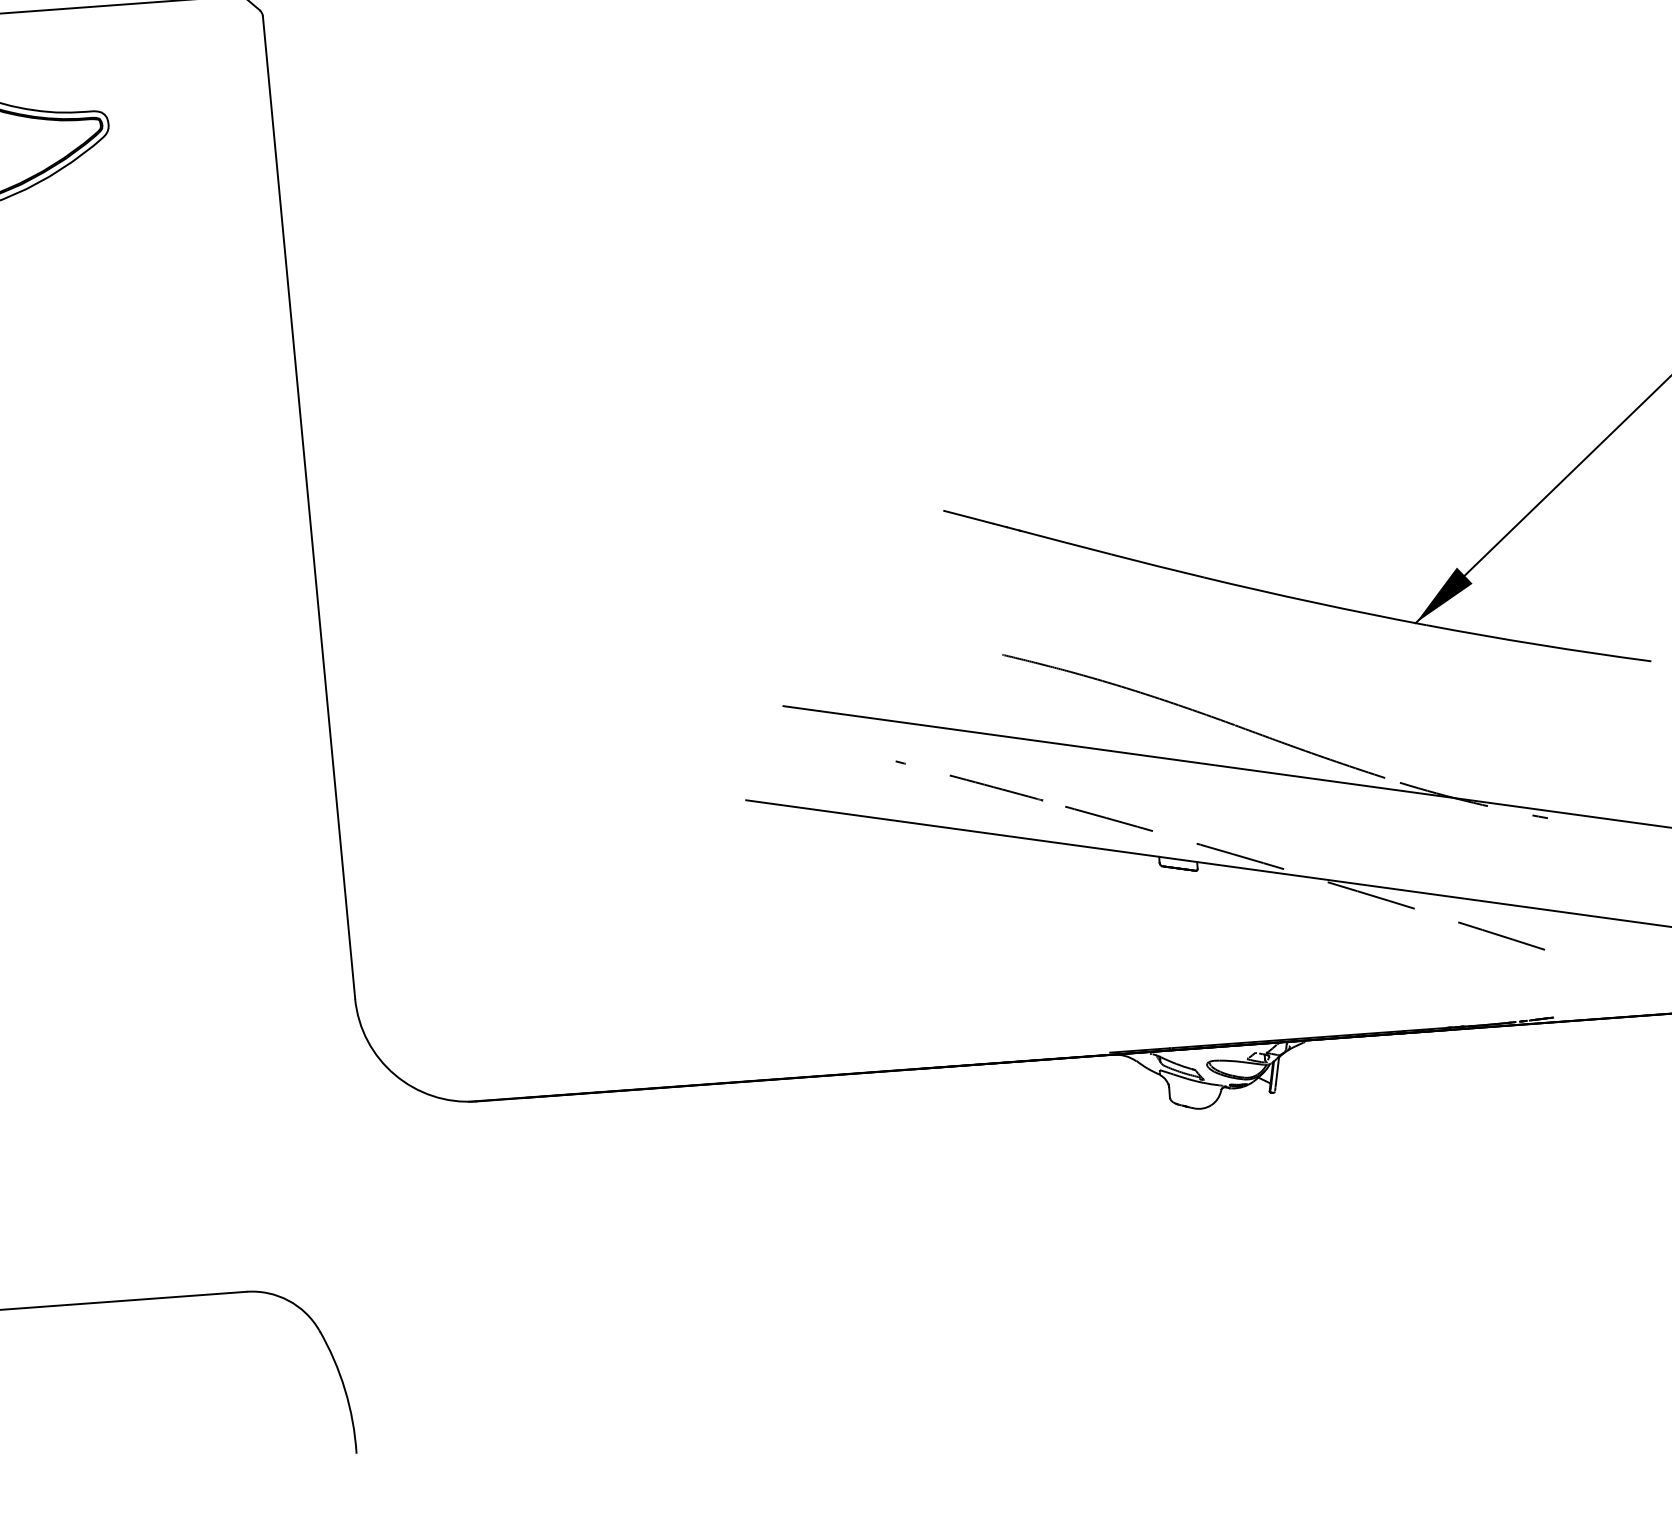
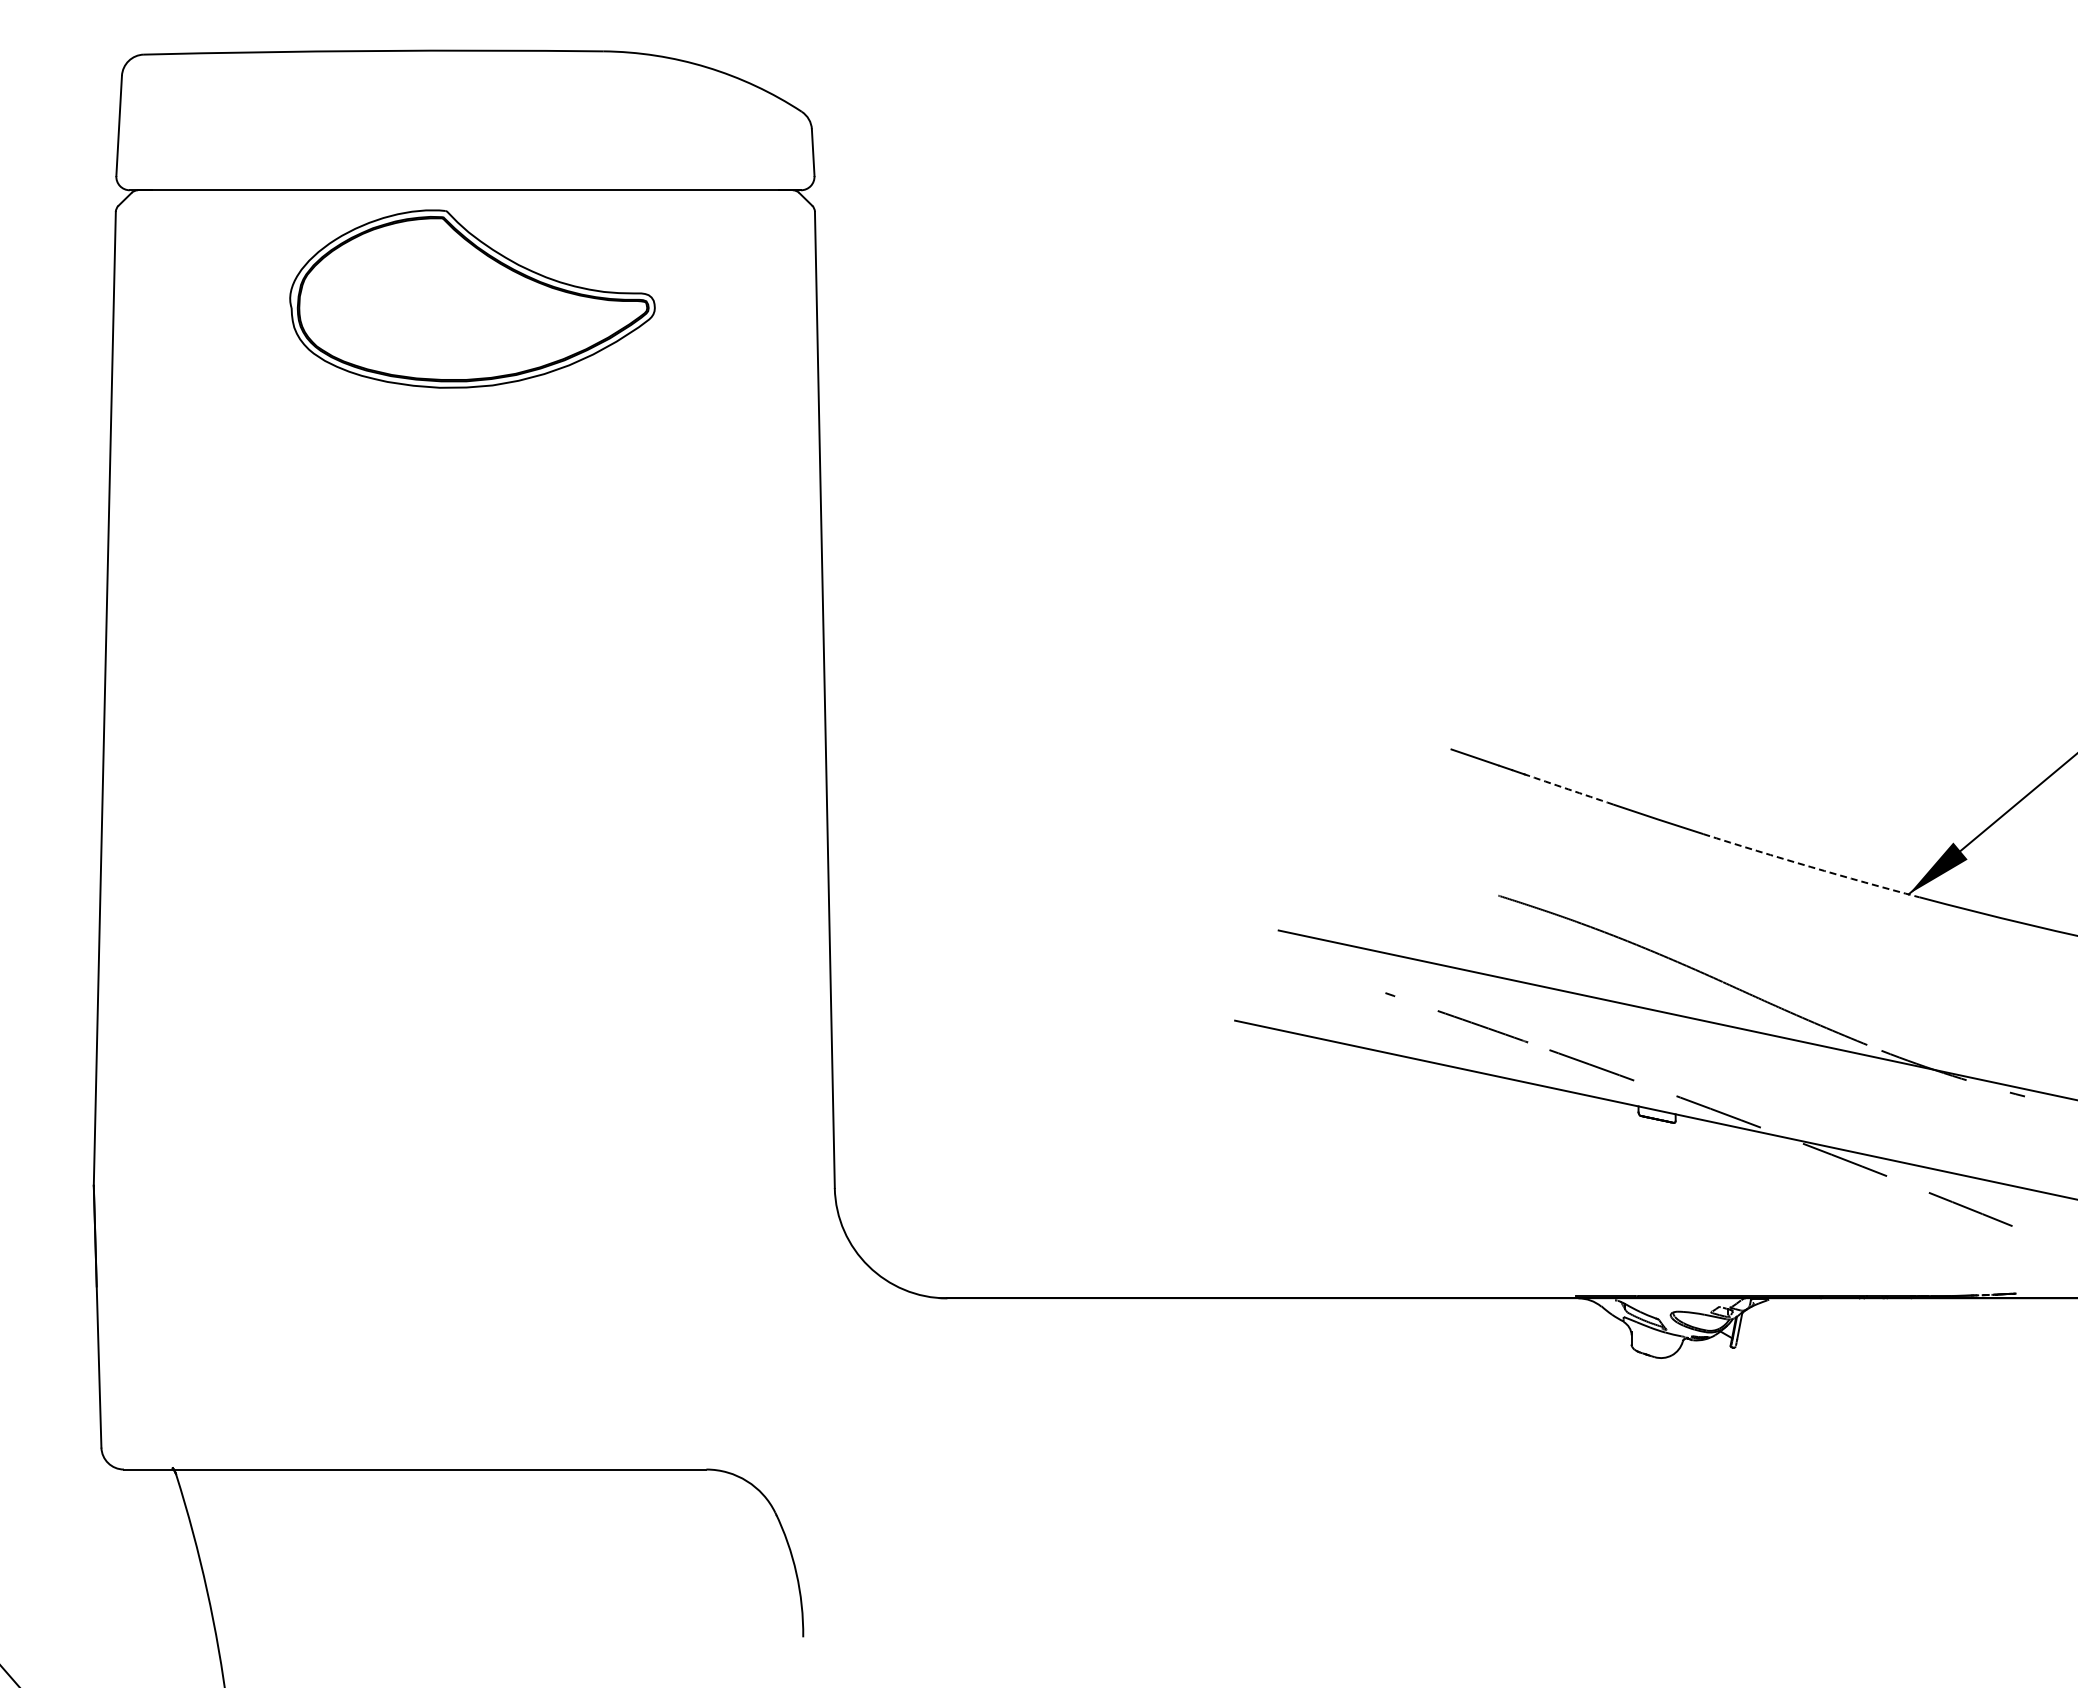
arc: (1065, 542) -> (1568, 789), solid -> dashed
arc: (1314, 603) -> (1810, 867), solid -> dashed

